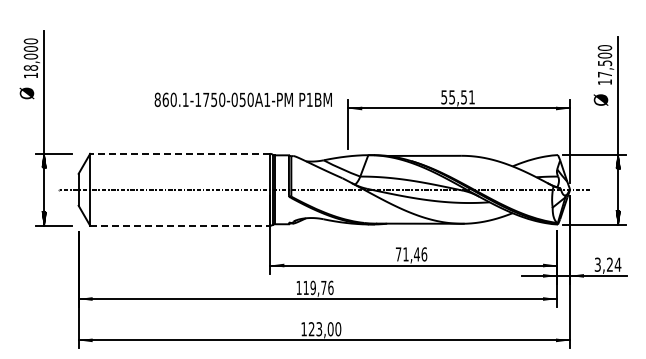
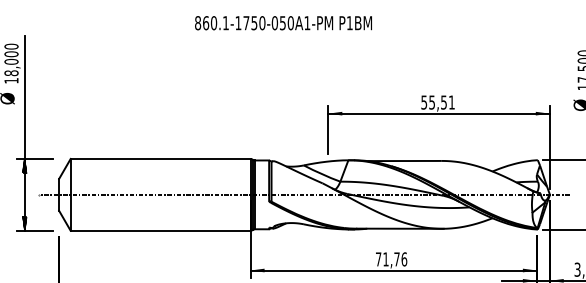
text: (242, 99) -> (282, 22), moved
line: (179, 153) -> (159, 158), dashed -> solid
line: (180, 225) -> (160, 230), dashed -> solid
text: (416, 254) -> (396, 259), 71,46 -> 71,76

